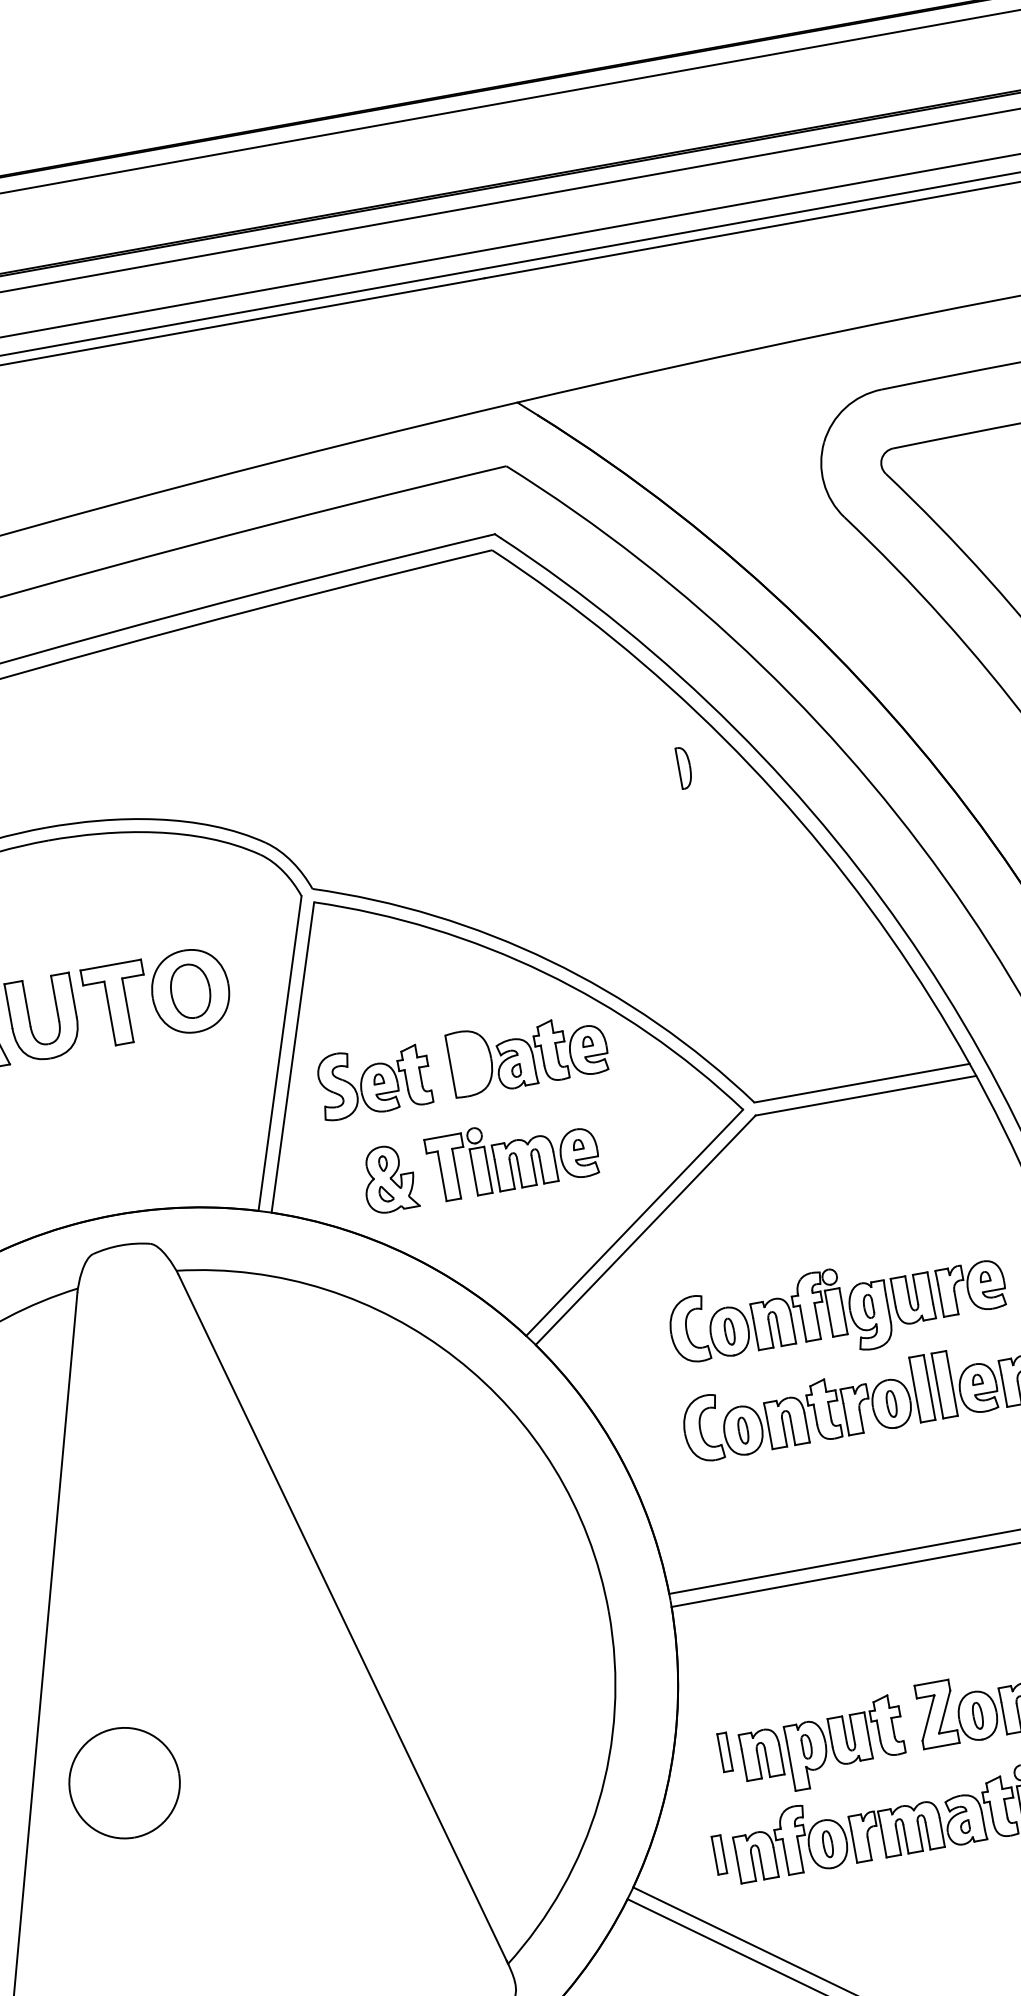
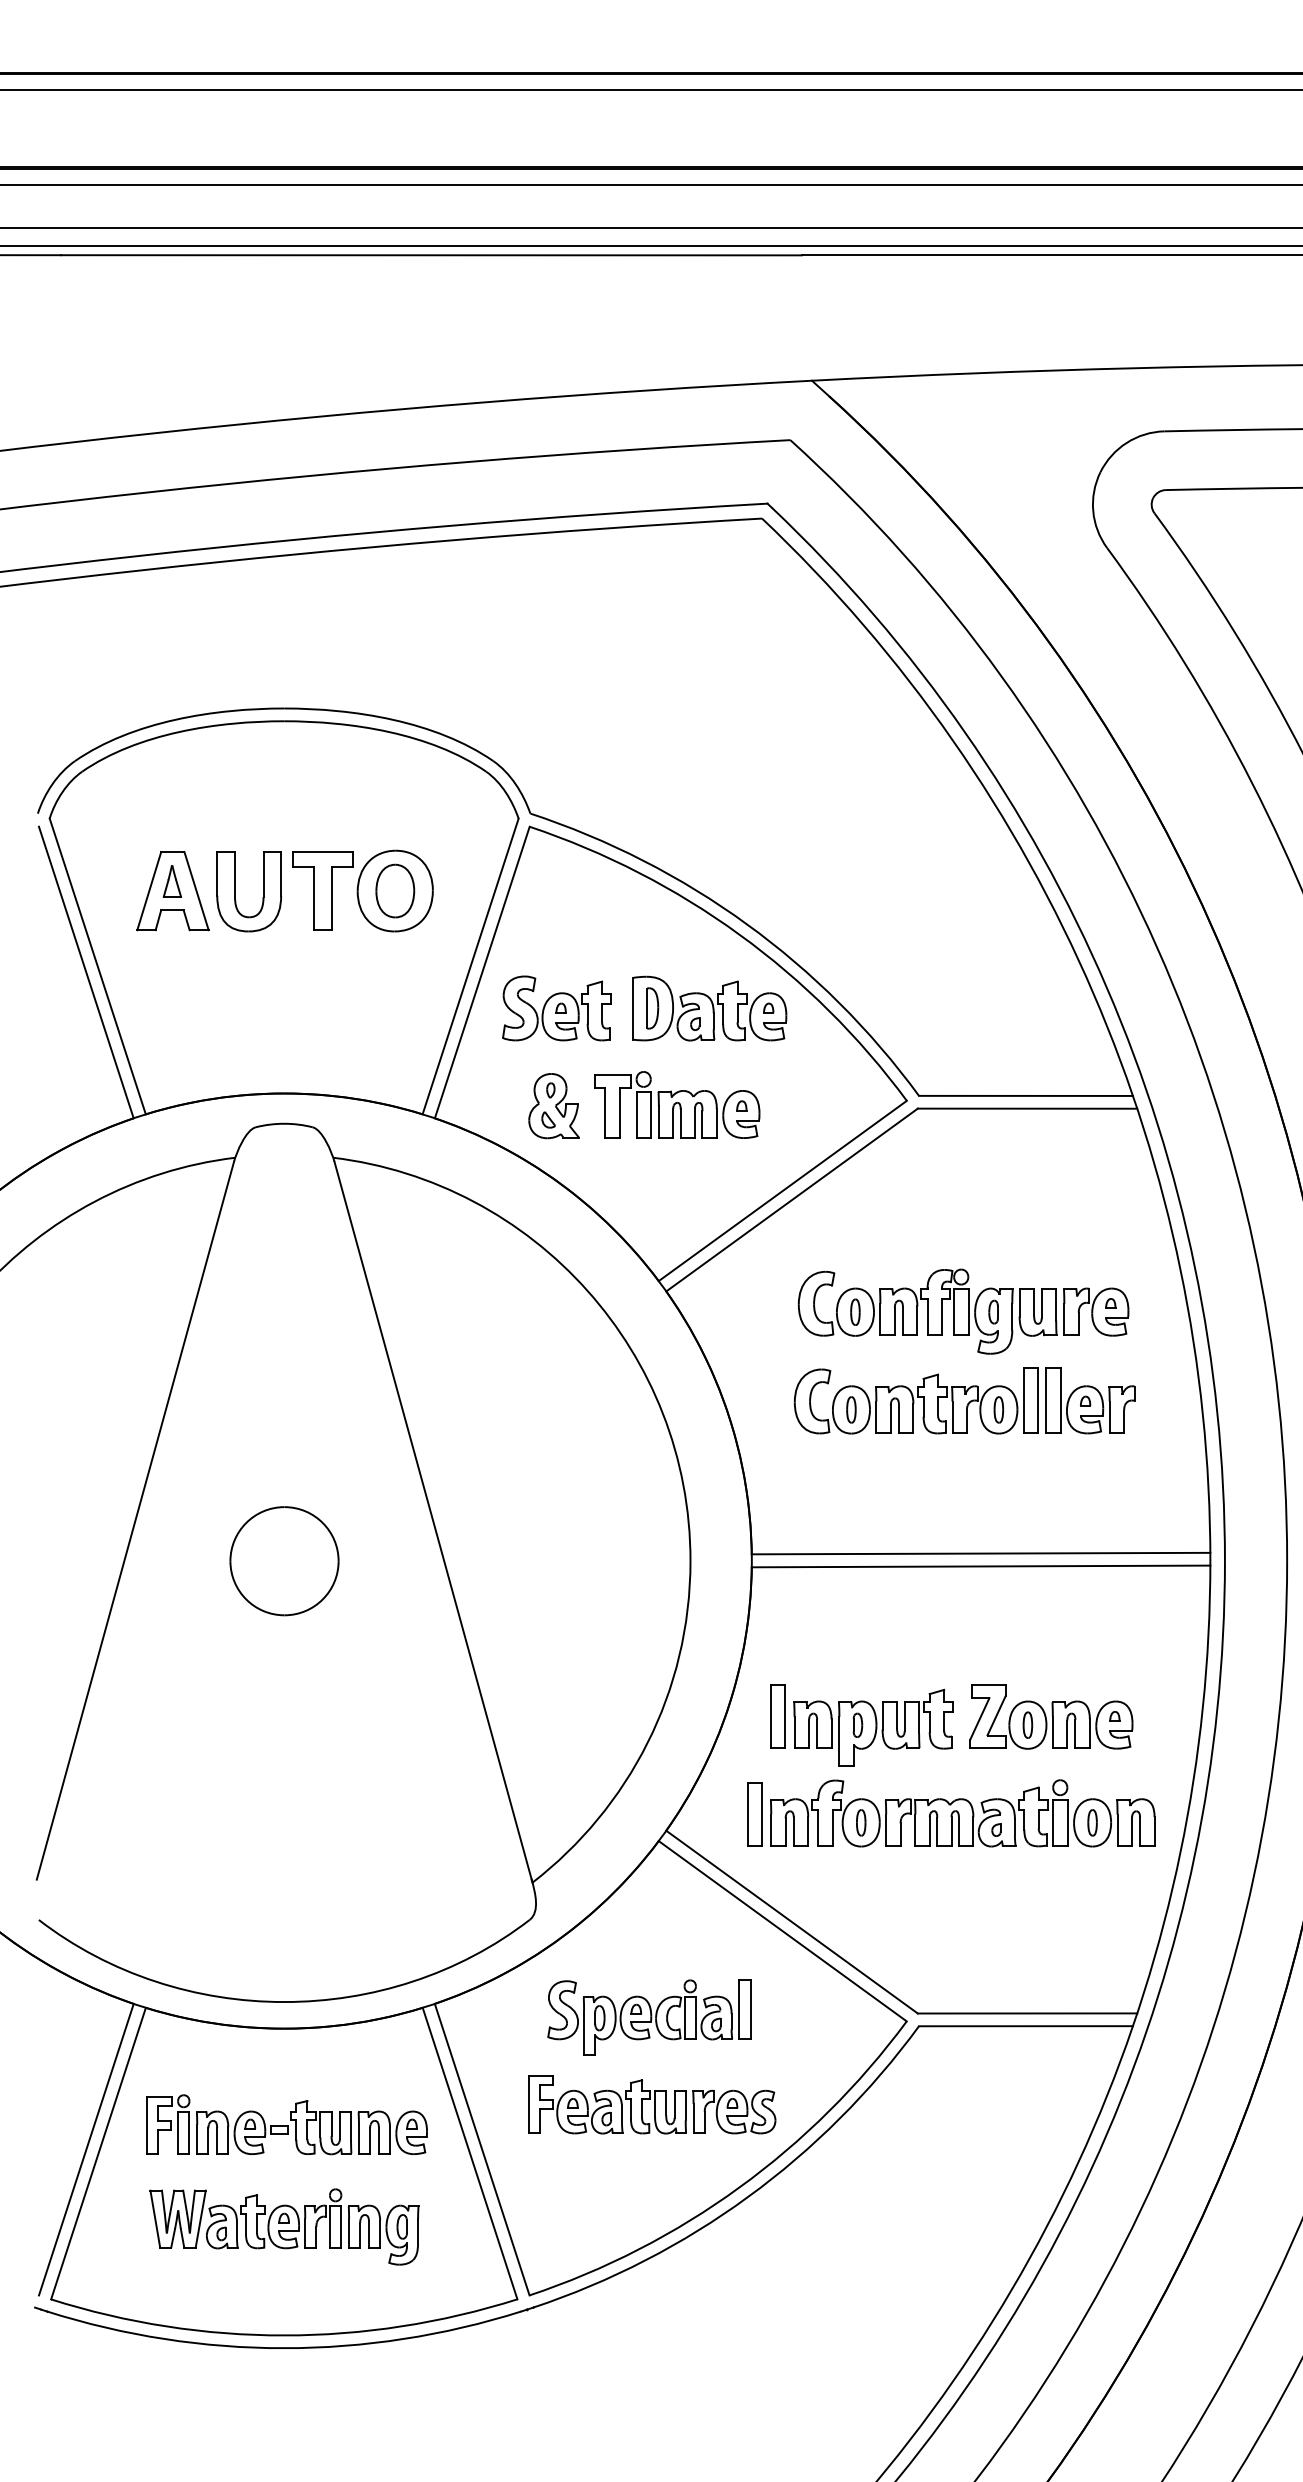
part: (684, 767) -> (652, 1008), moved
part: (724, 1752) -> (777, 1716), size x1.67
part: (124, 1783) -> (284, 1561), moved
part: (719, 1855) -> (754, 1814), size x1.67

